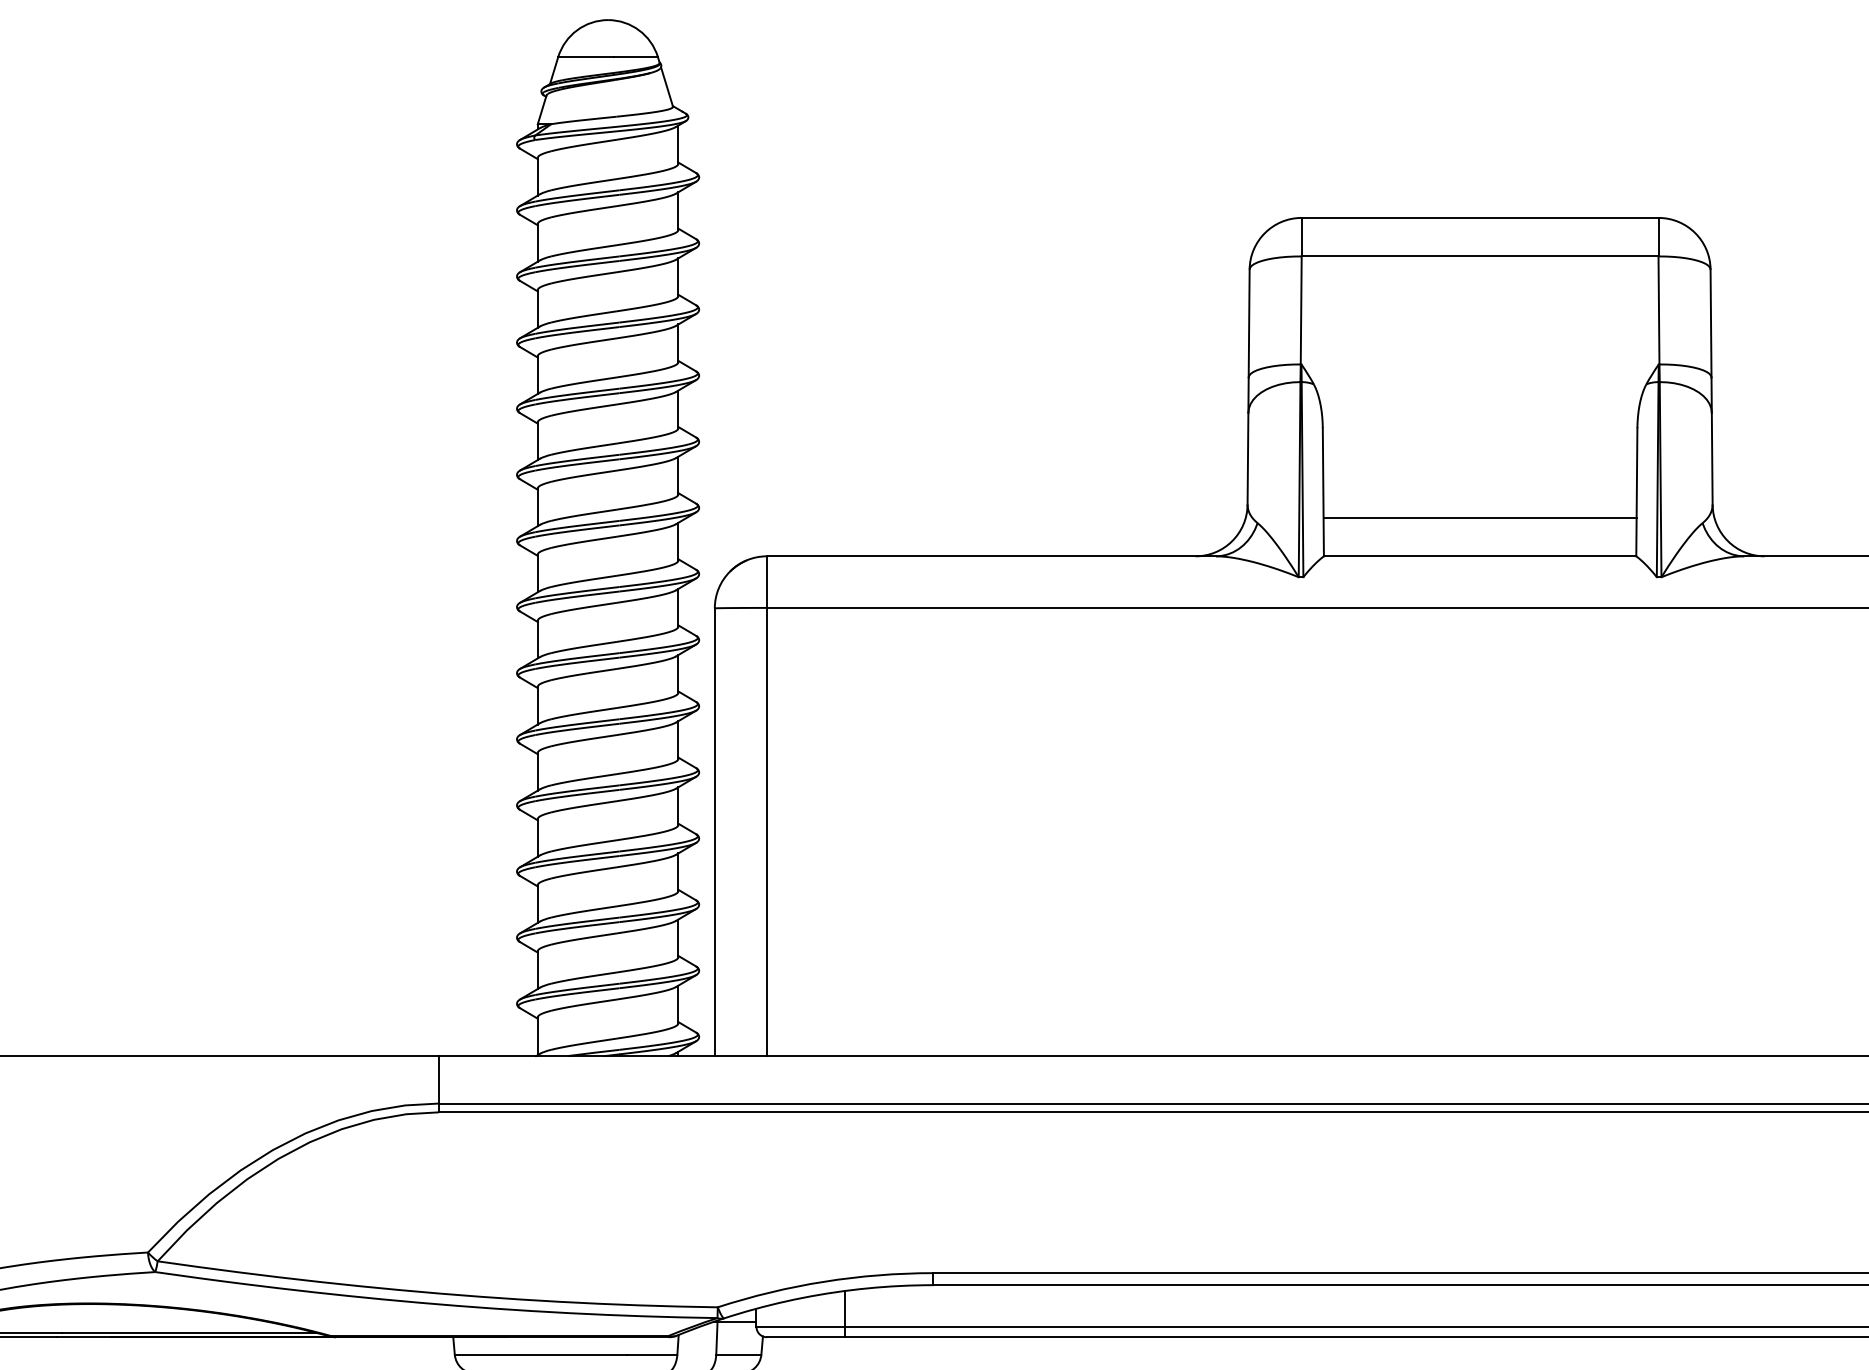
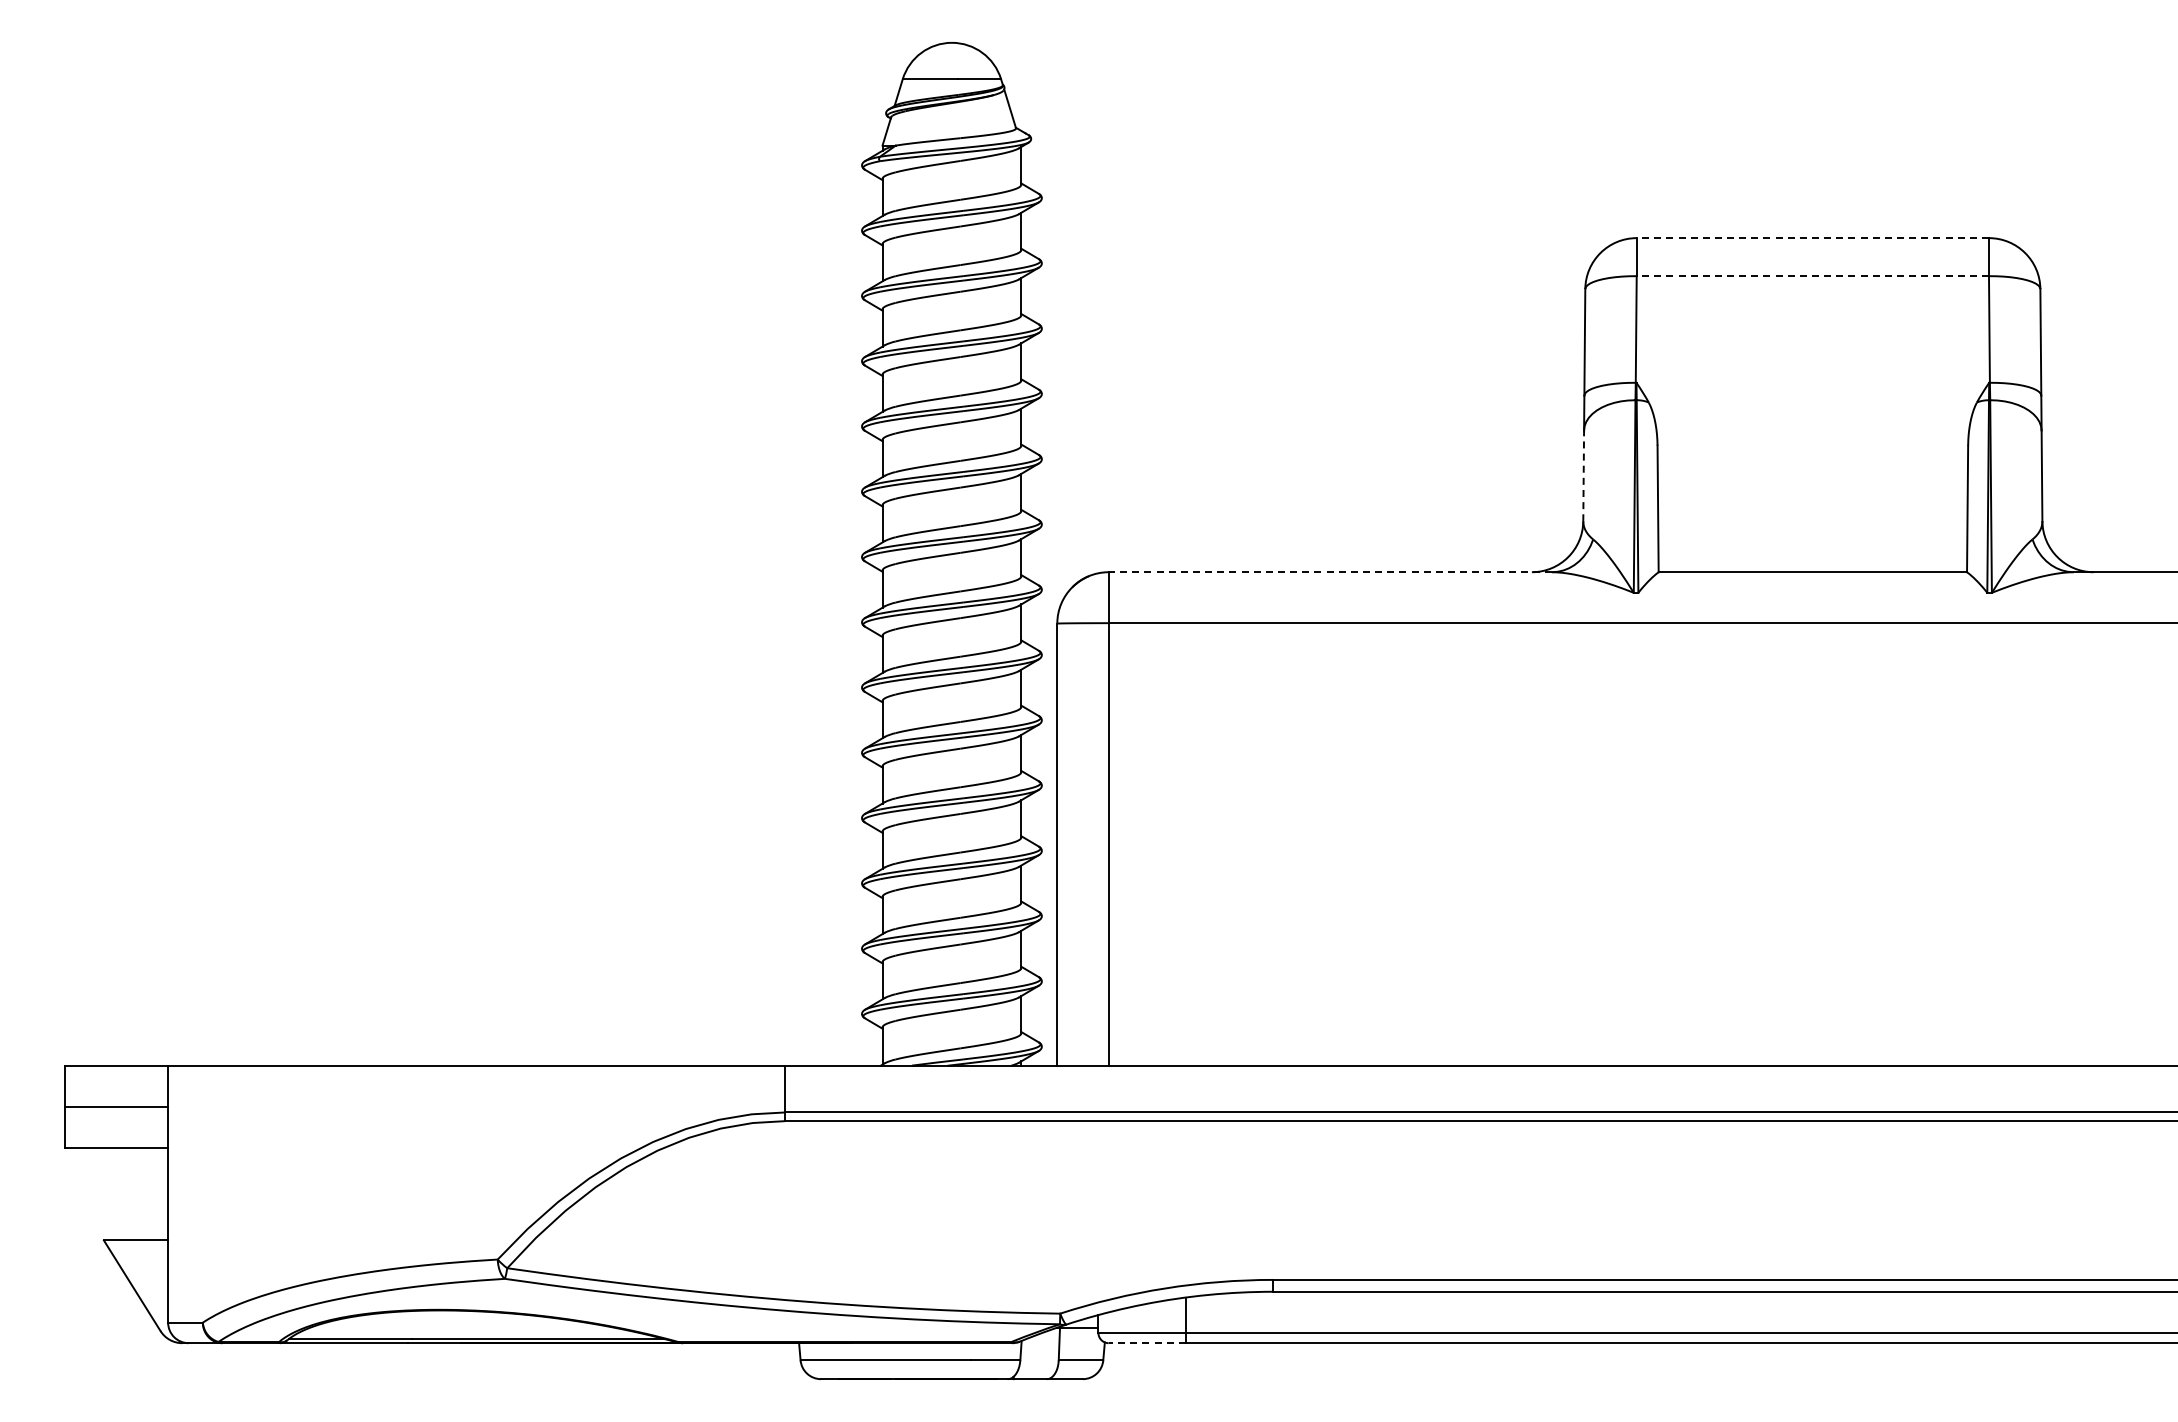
line: (1479, 218) -> (1812, 238), solid -> dashed
line: (1479, 256) -> (1812, 276), solid -> dashed
line: (1247, 458) -> (1583, 475), solid -> dashed
line: (1479, 518) -> (1812, 534), removed
line: (991, 556) -> (1330, 572), solid -> dashed
line: (806, 1337) -> (1147, 1343), solid -> dashed

